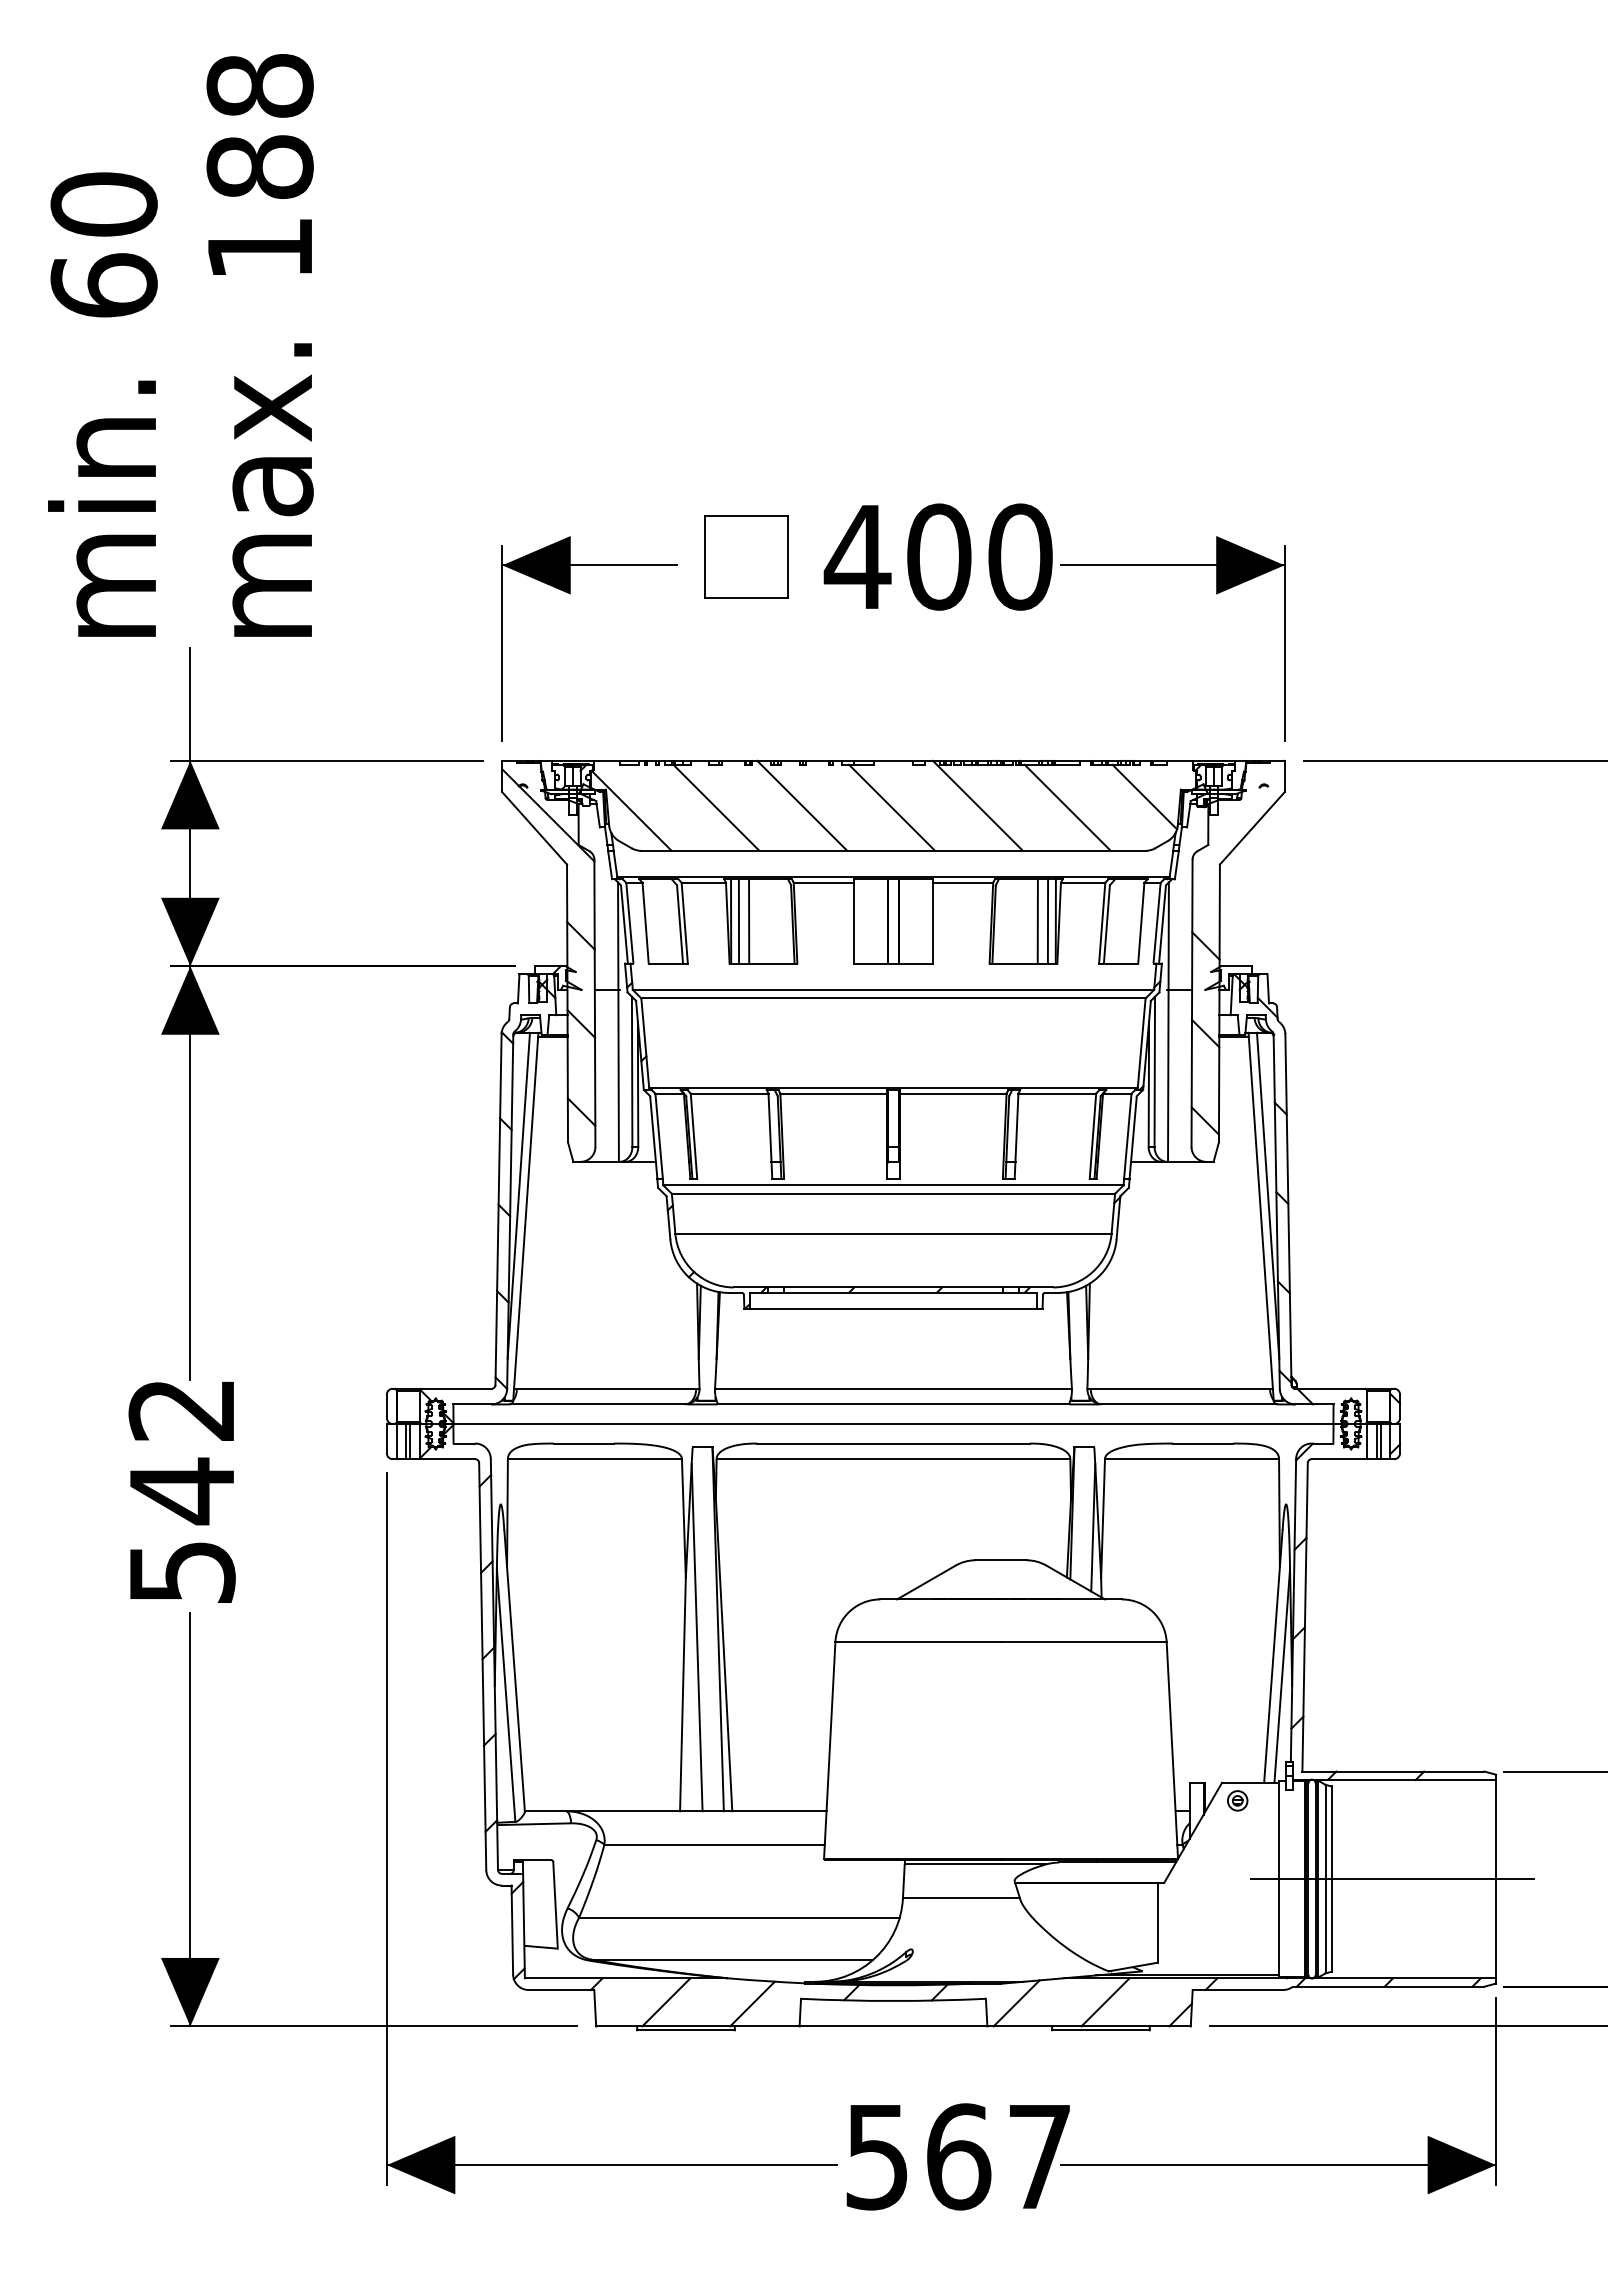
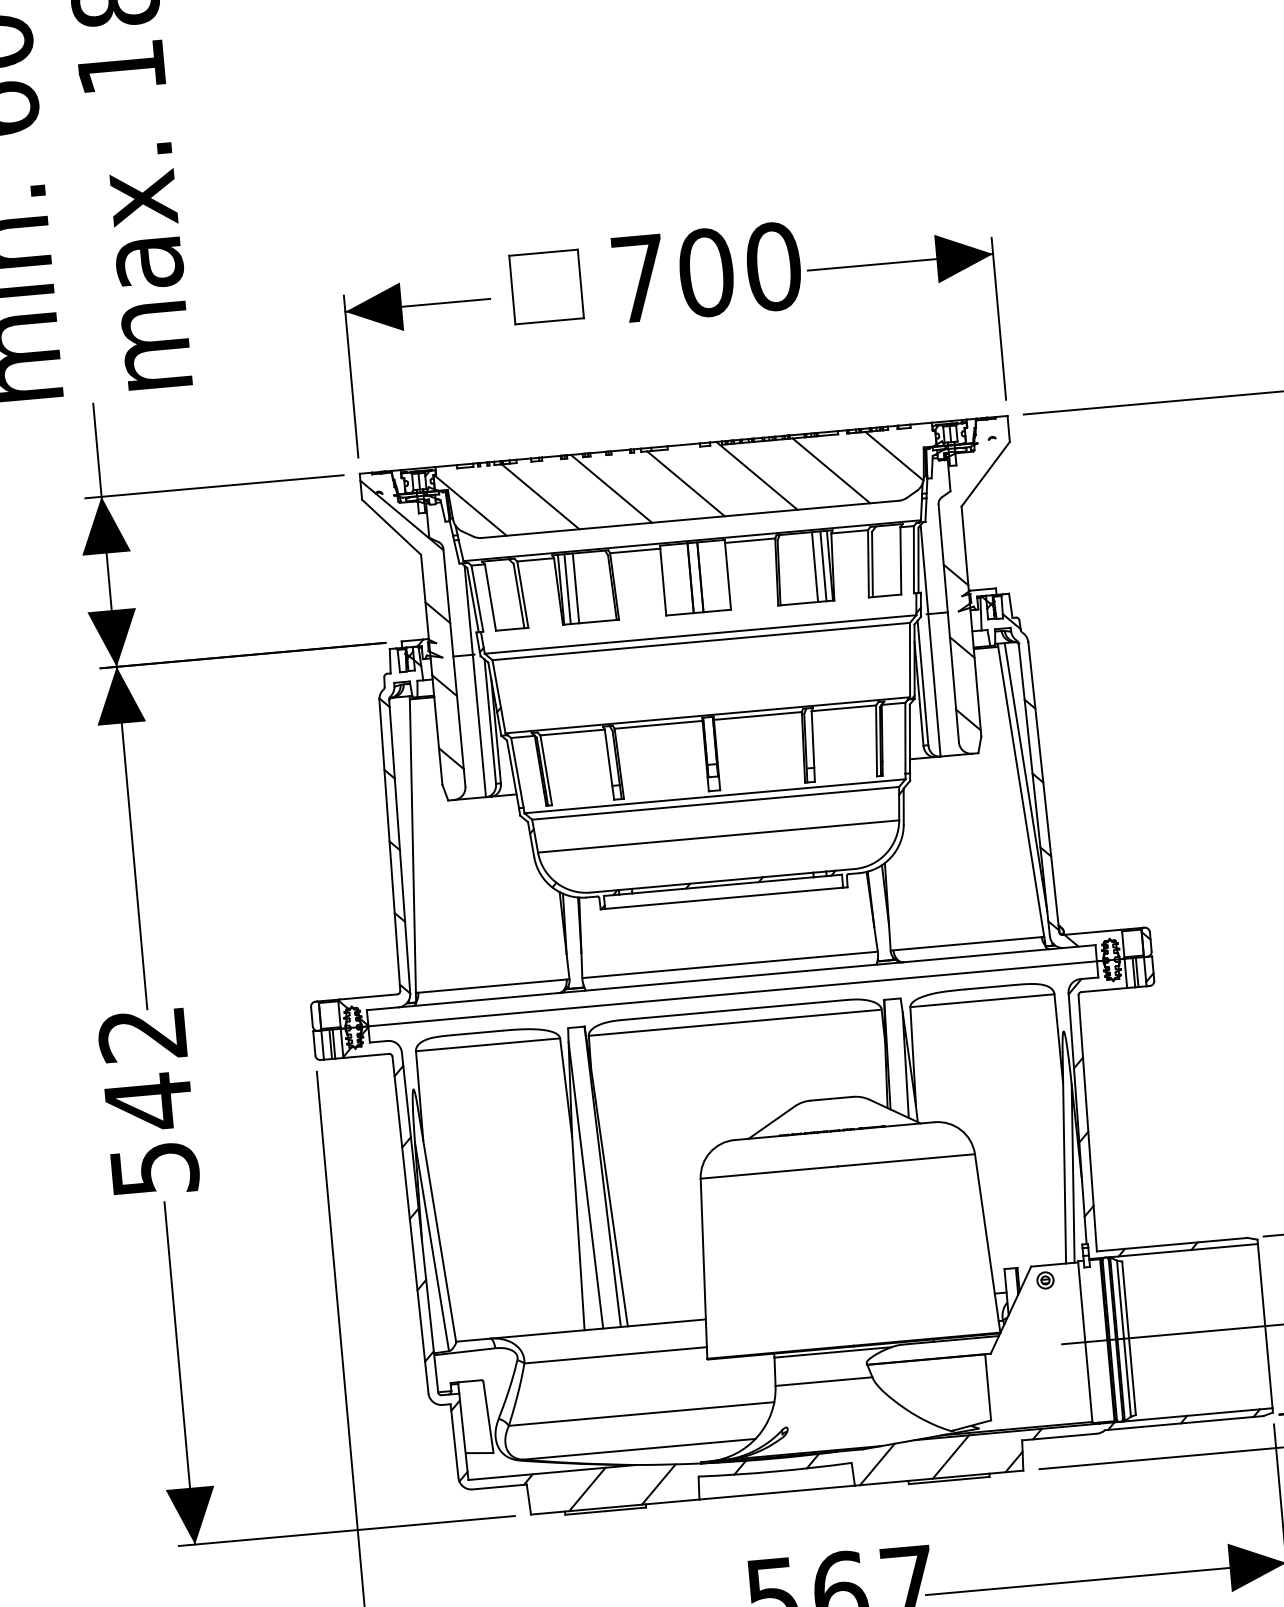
text: (857, 556) -> (638, 278), 400 -> 700
line: (518, 1195) -> (405, 832), removed

